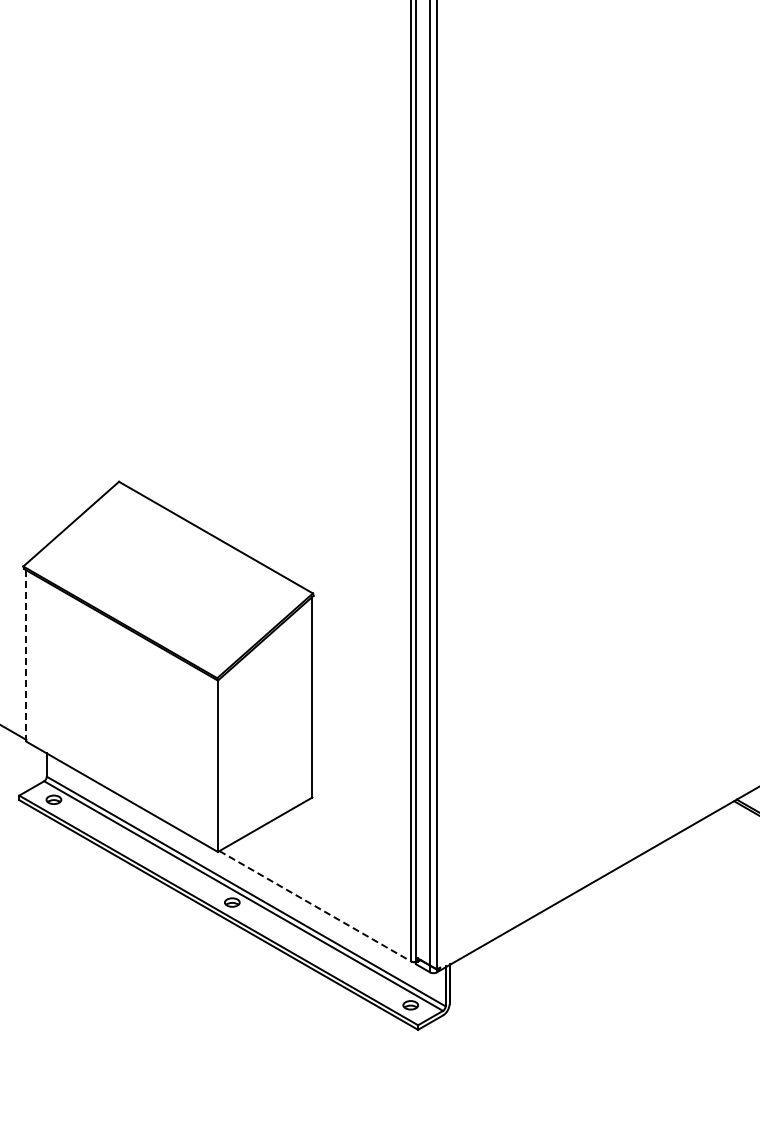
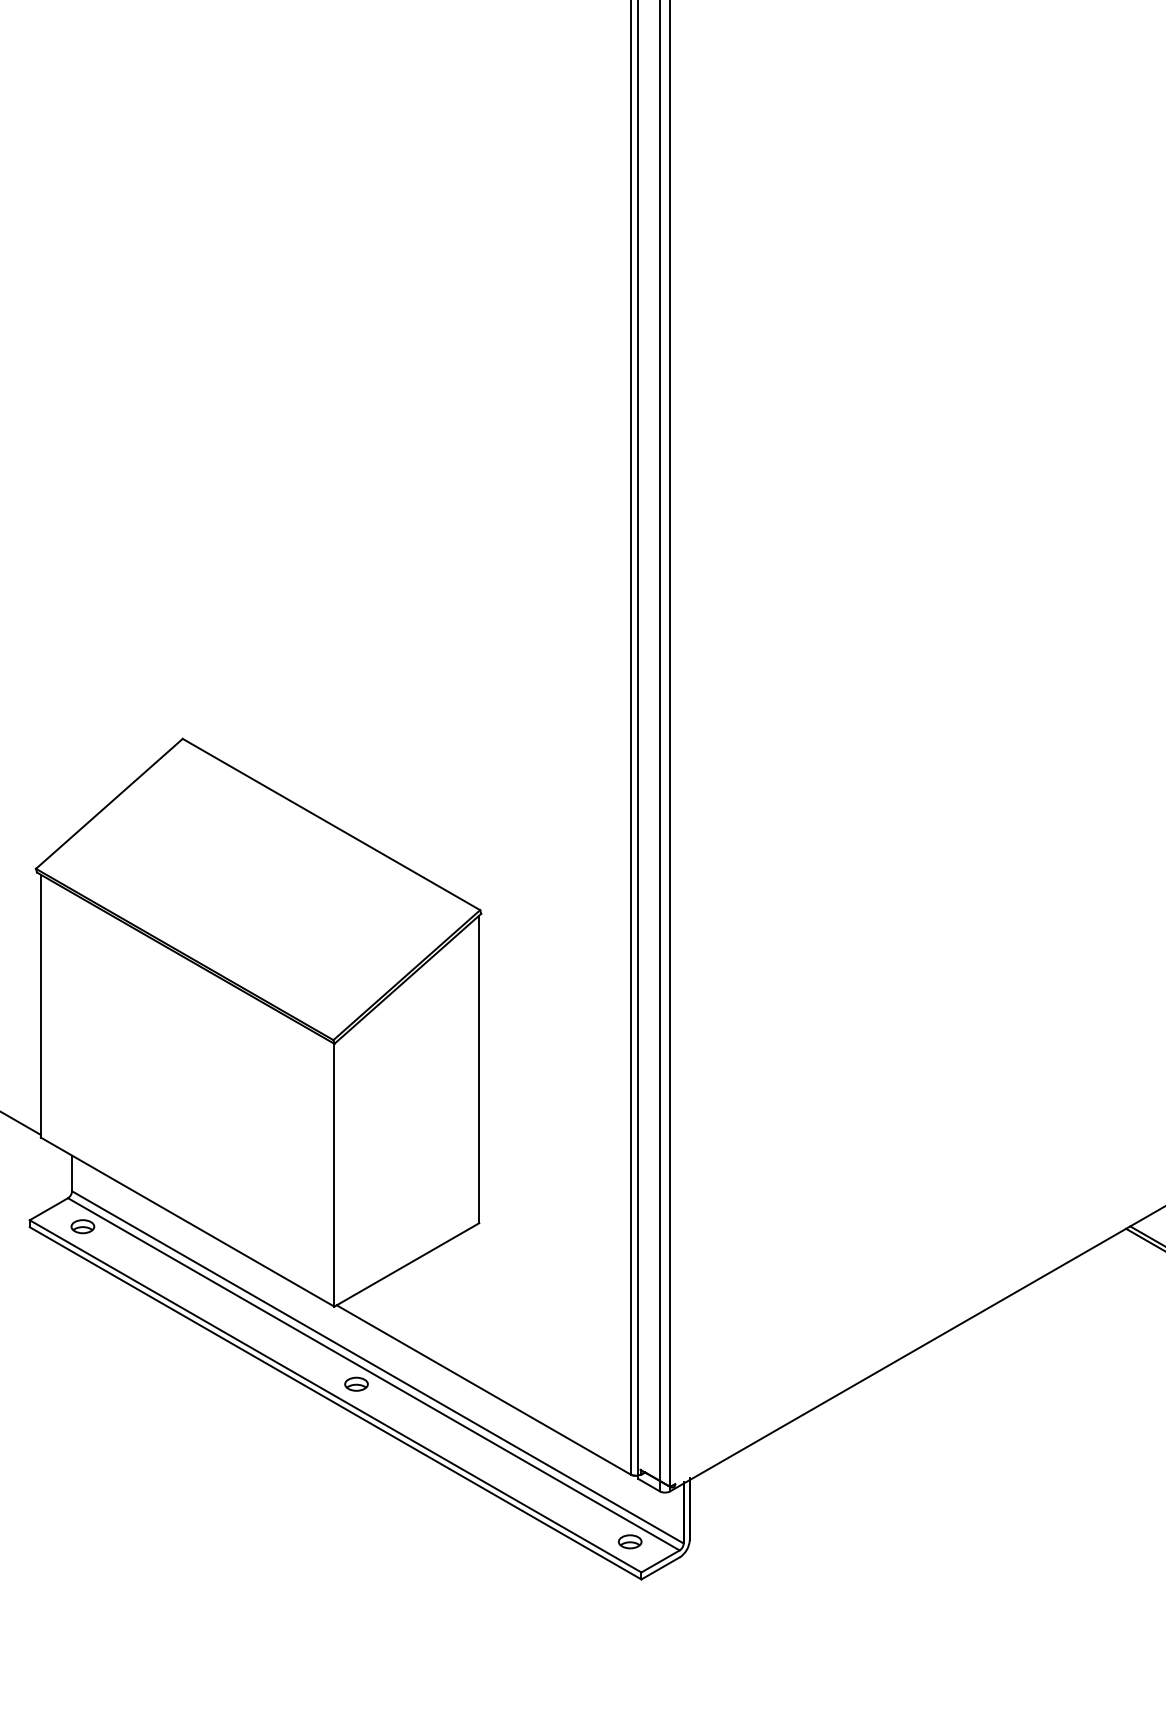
line: (26, 656) -> (40, 1006), dashed -> solid
line: (315, 906) -> (484, 1390), dashed -> solid

